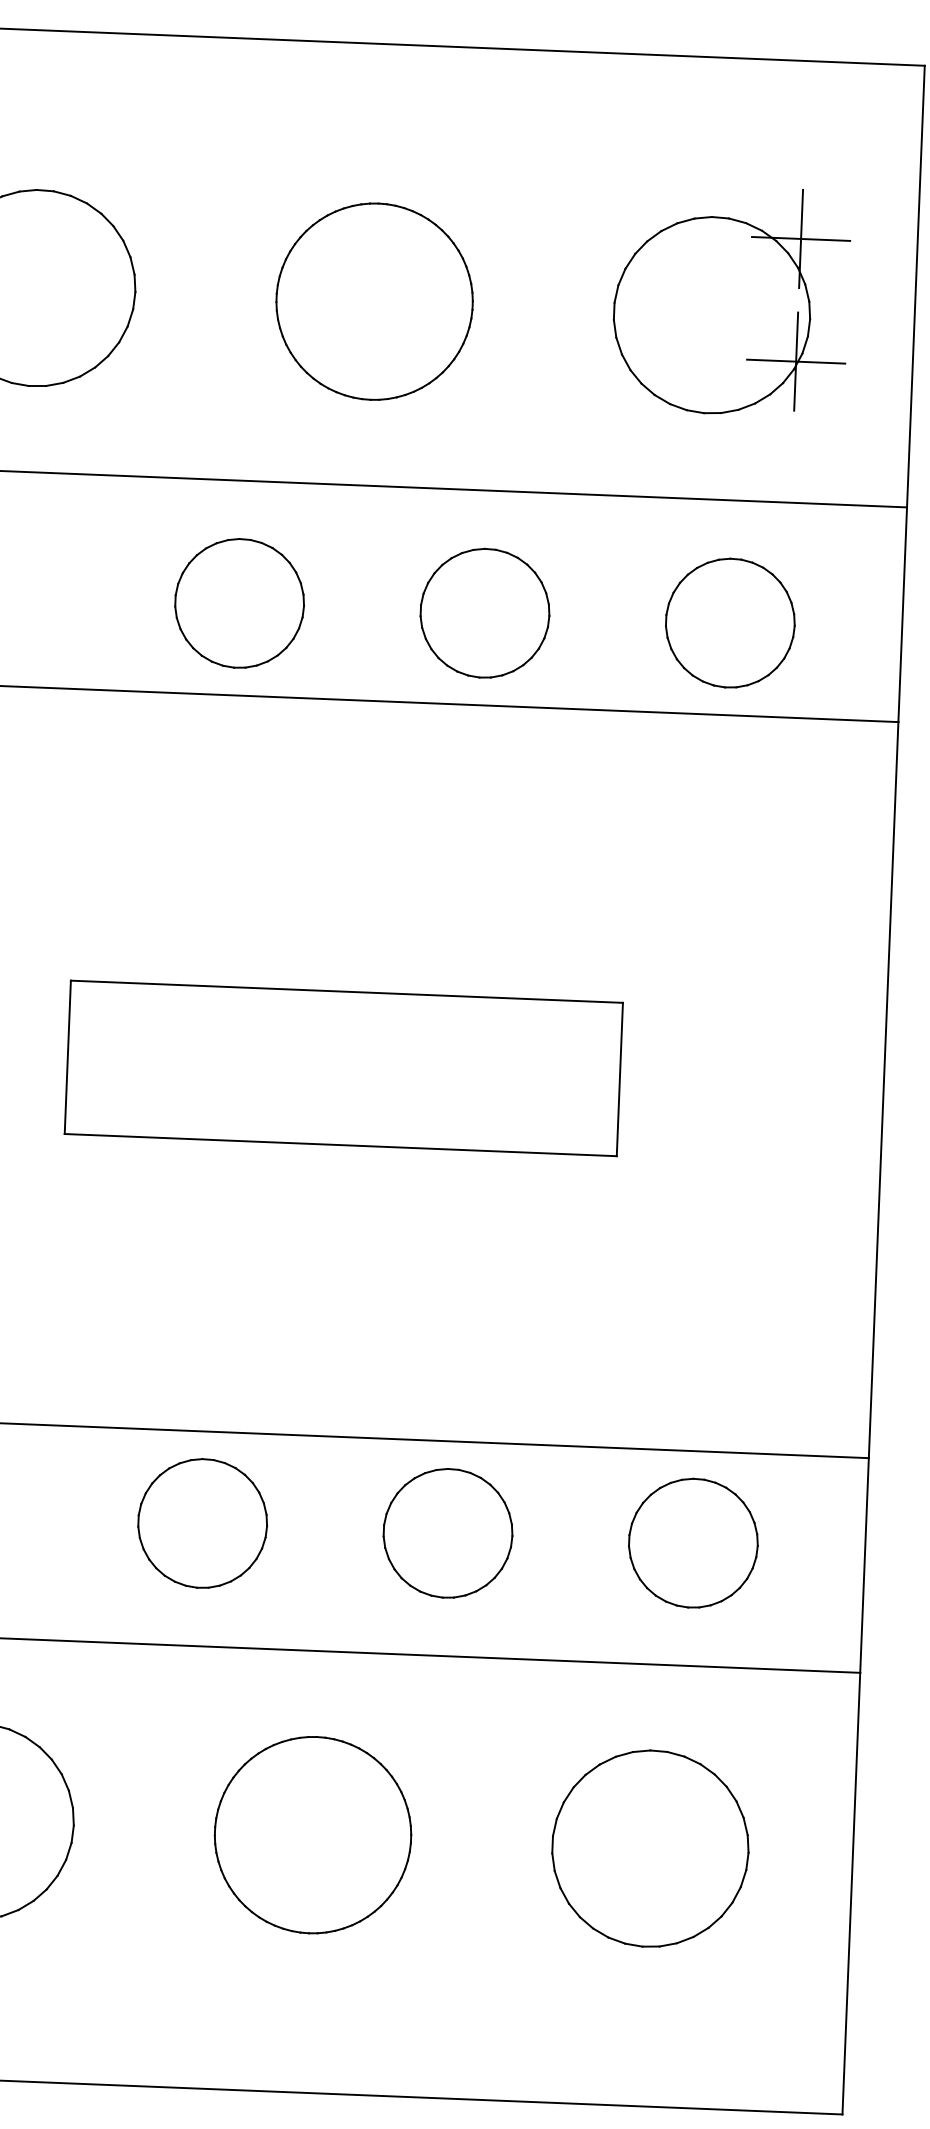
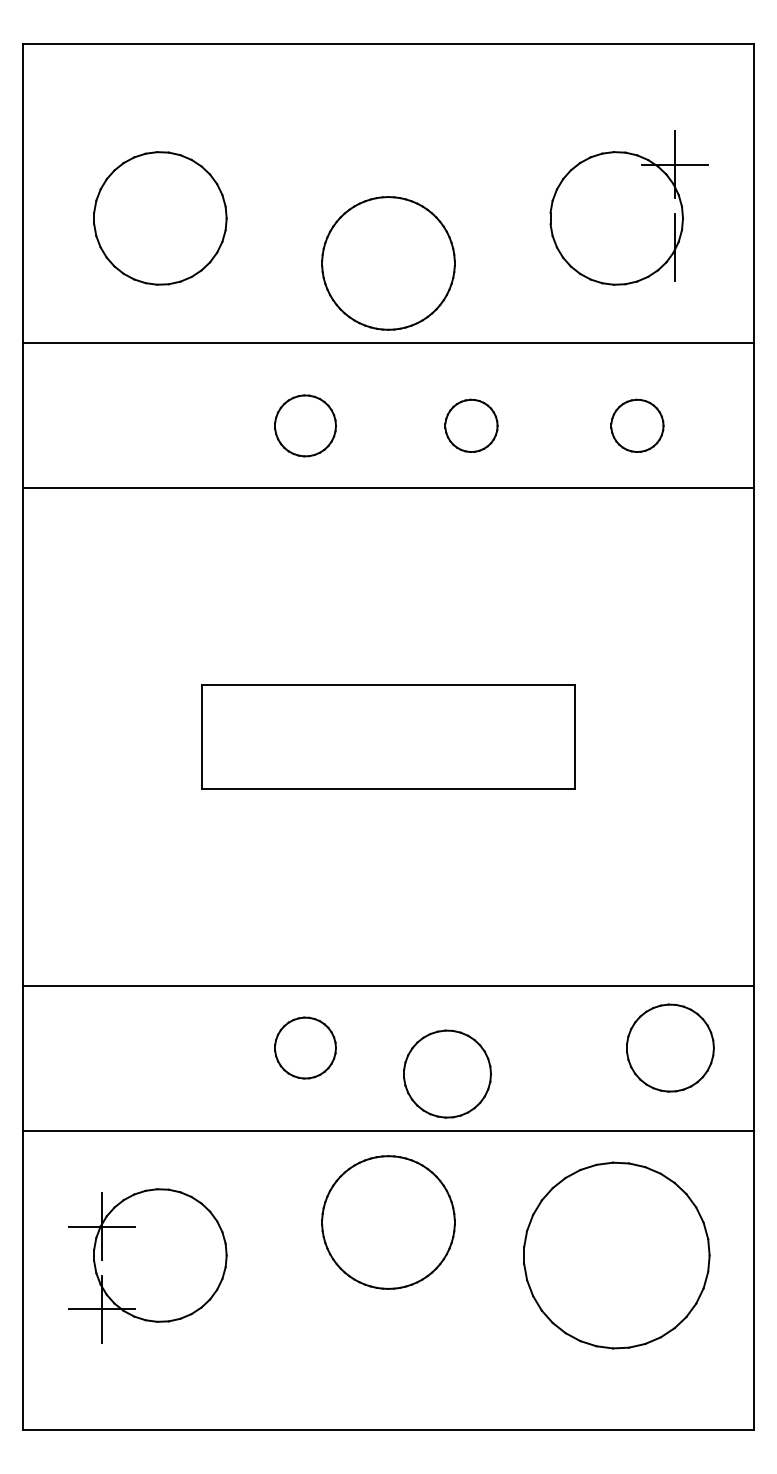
part: (374, 301) -> (388, 263), moved
line: (795, 361) -> (674, 247), removed
part: (239, 602) -> (305, 425), size x0.7
part: (485, 612) -> (471, 425), size x0.6
part: (730, 622) -> (637, 425), size x0.6
part: (202, 1522) -> (305, 1047), size x0.7
part: (448, 1532) -> (447, 1073), moved
part: (693, 1542) -> (670, 1047), moved
part: (313, 1835) -> (388, 1222), moved
part: (650, 1848) -> (616, 1255), size x1.4

